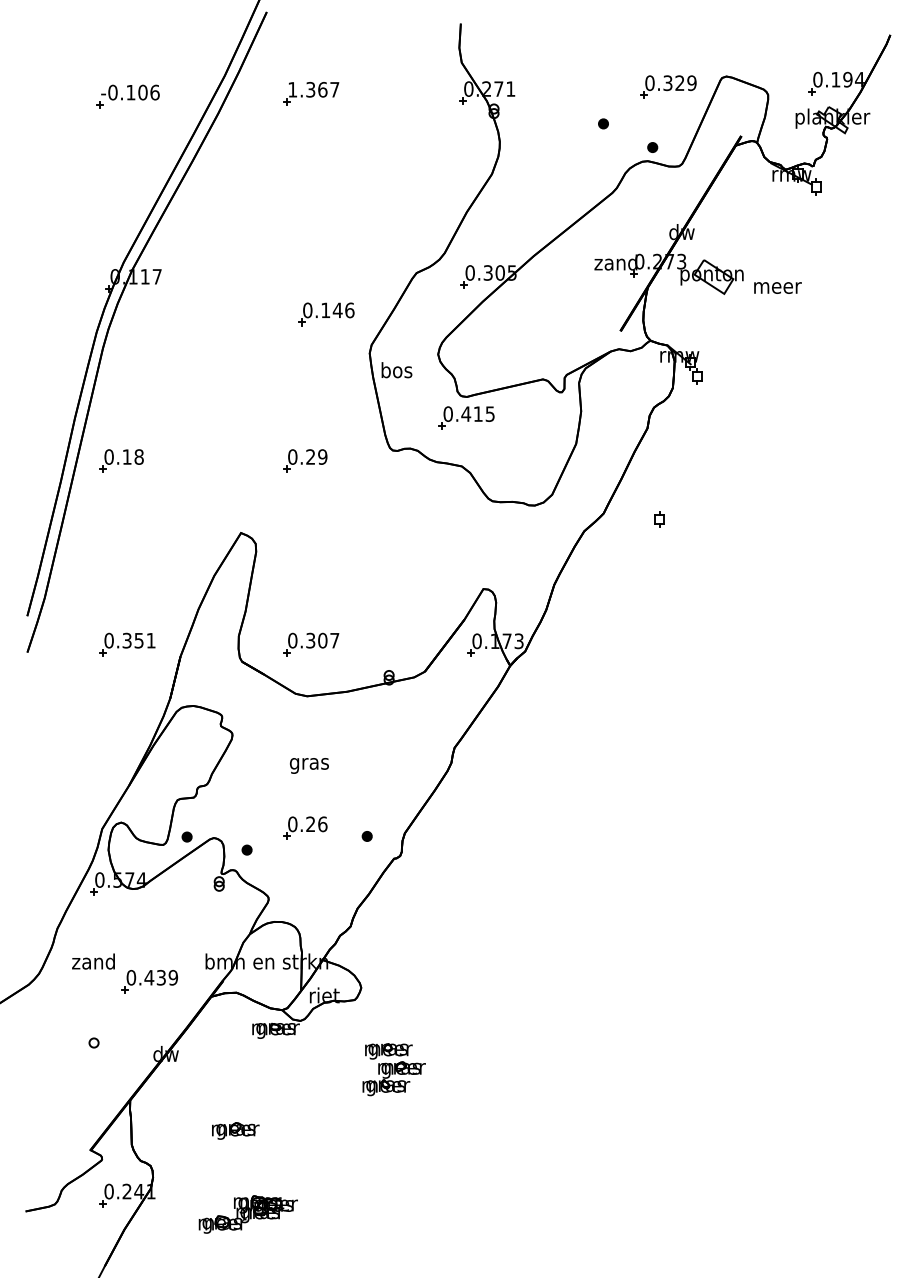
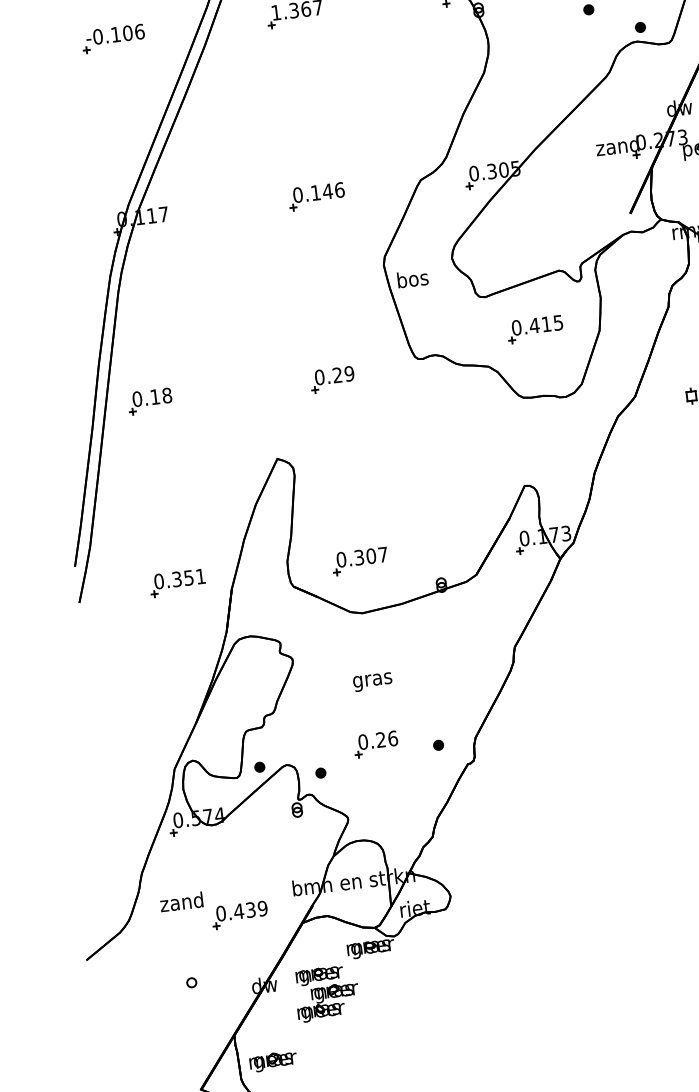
part: (326, 314) -> (317, 196), moved
part: (466, 417) -> (535, 329), moved
part: (393, 1069) -> (326, 993), moved
part: (235, 1130) -> (273, 1061), moved

